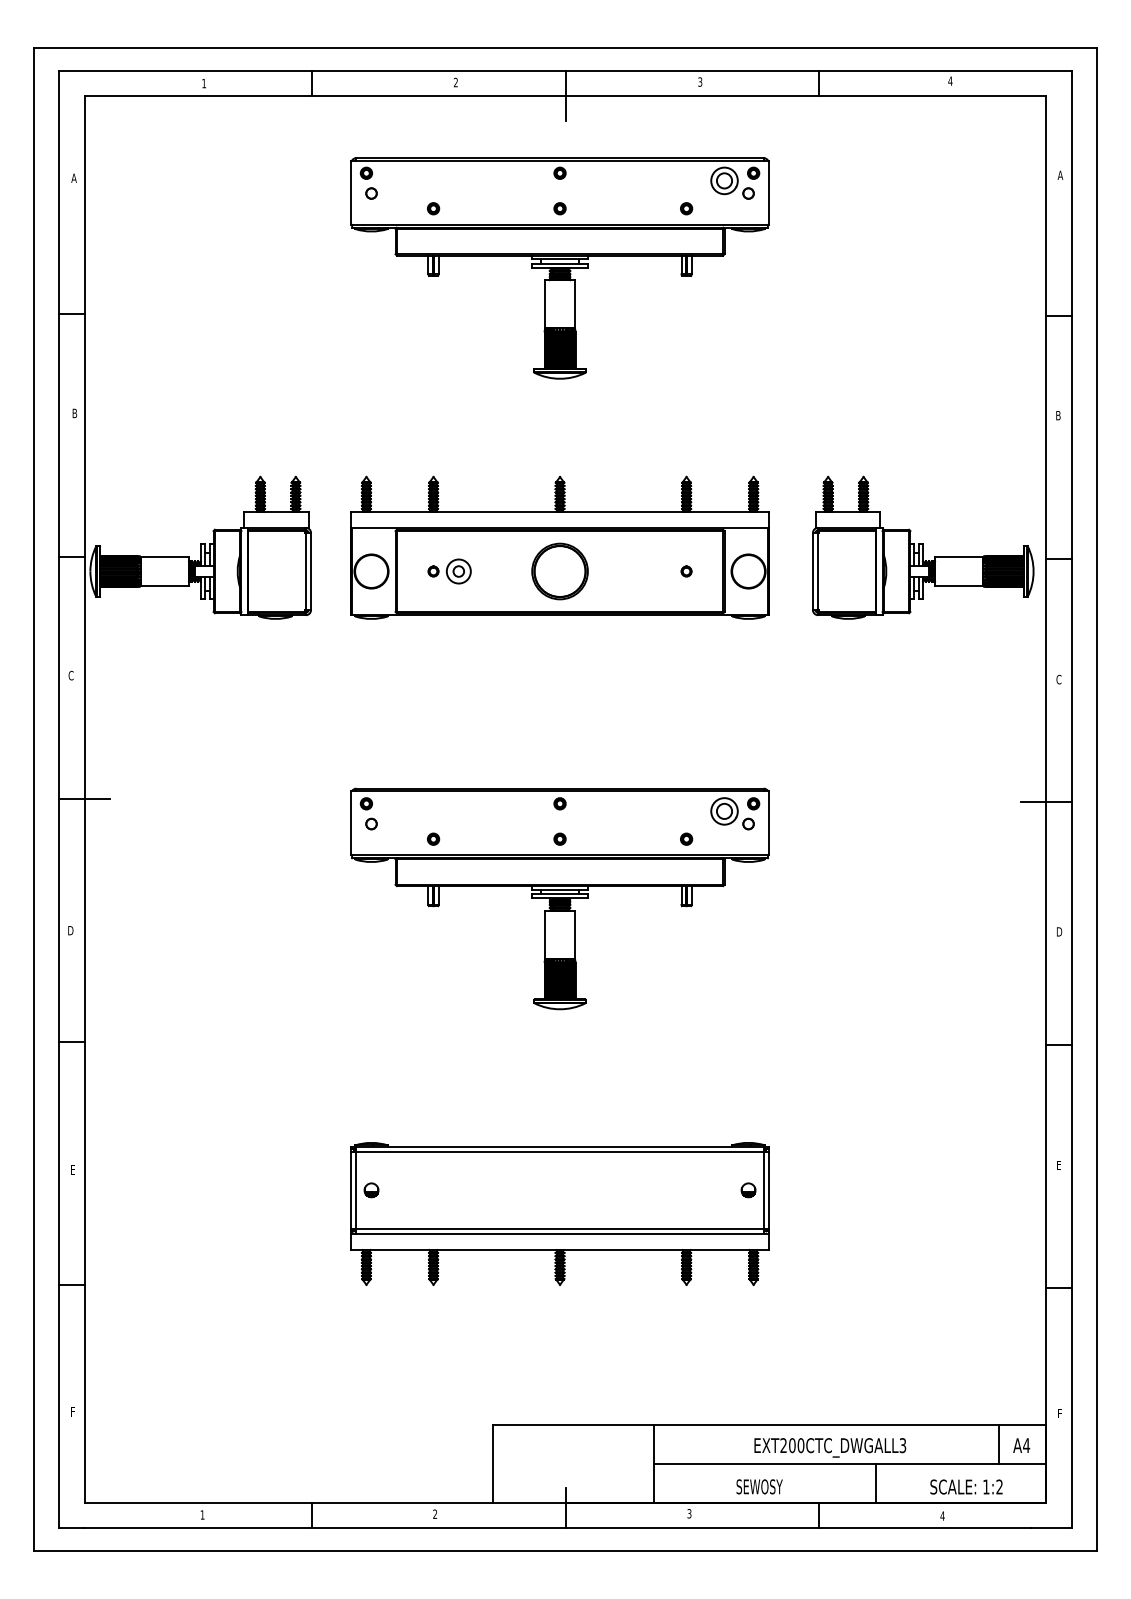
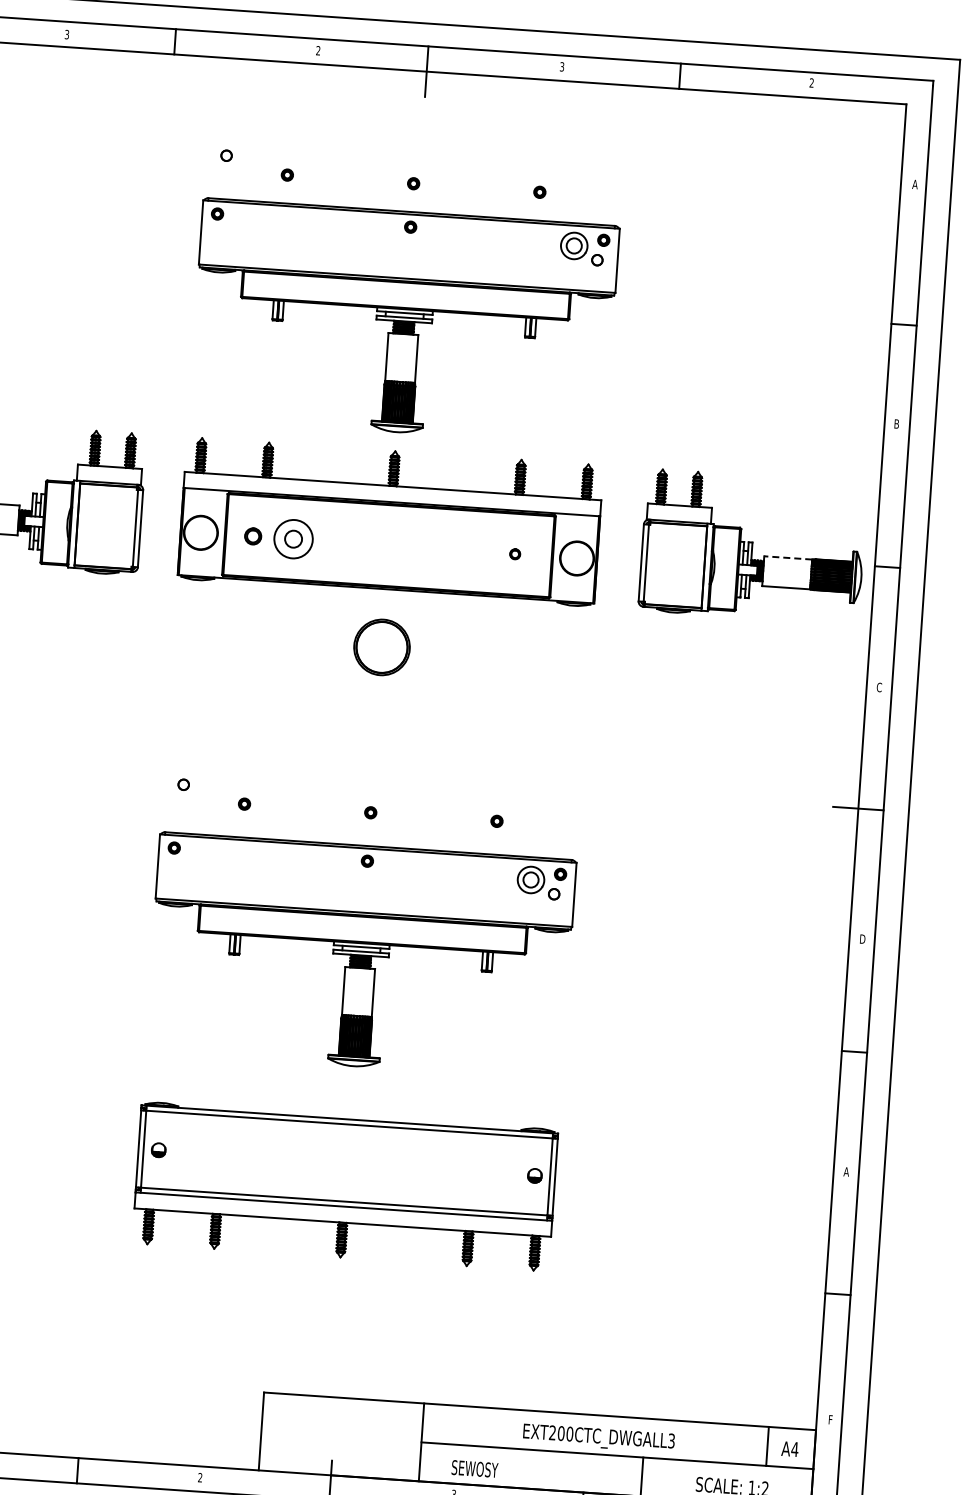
text: (950, 80) -> (811, 82), 4 -> 2
text: (204, 83) -> (67, 34), 1 -> 3
part: (559, 268) -> (403, 322), moved
line: (958, 556) -> (787, 557), solid -> dashed
part: (449, 571) -> (278, 538), size x1.6
part: (559, 571) -> (381, 647), moved
part: (559, 898) -> (360, 955), moved
text: (1058, 1164) -> (845, 1171), E -> A
text: (759, 1486) -> (474, 1468), moved

